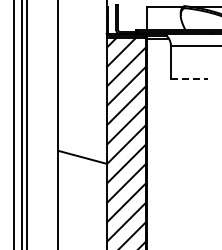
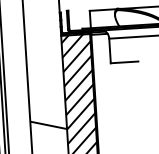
line: (189, 78) -> (124, 62), dashed -> solid

